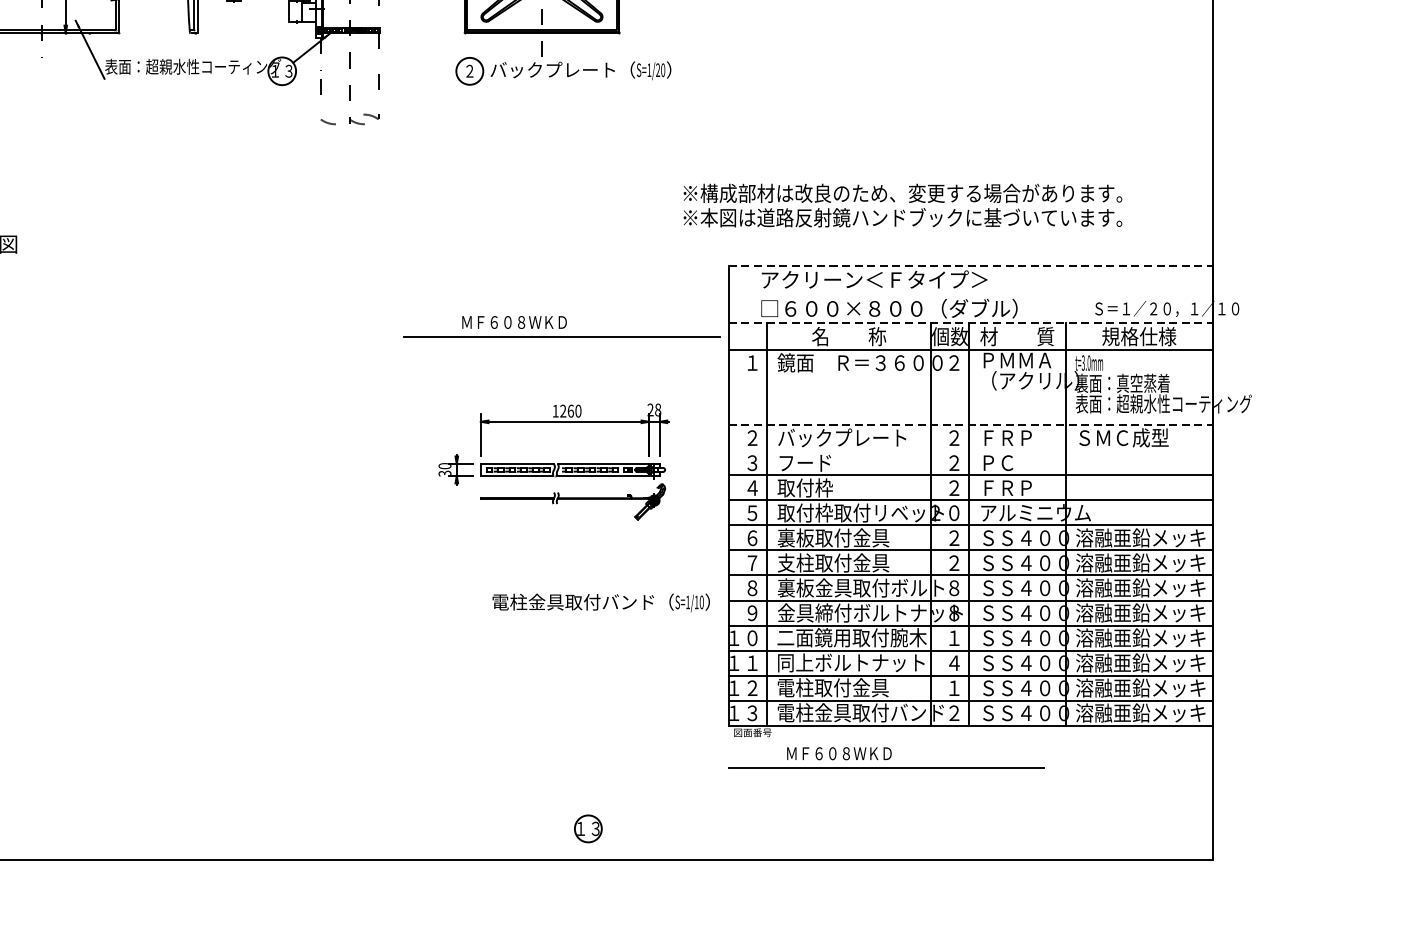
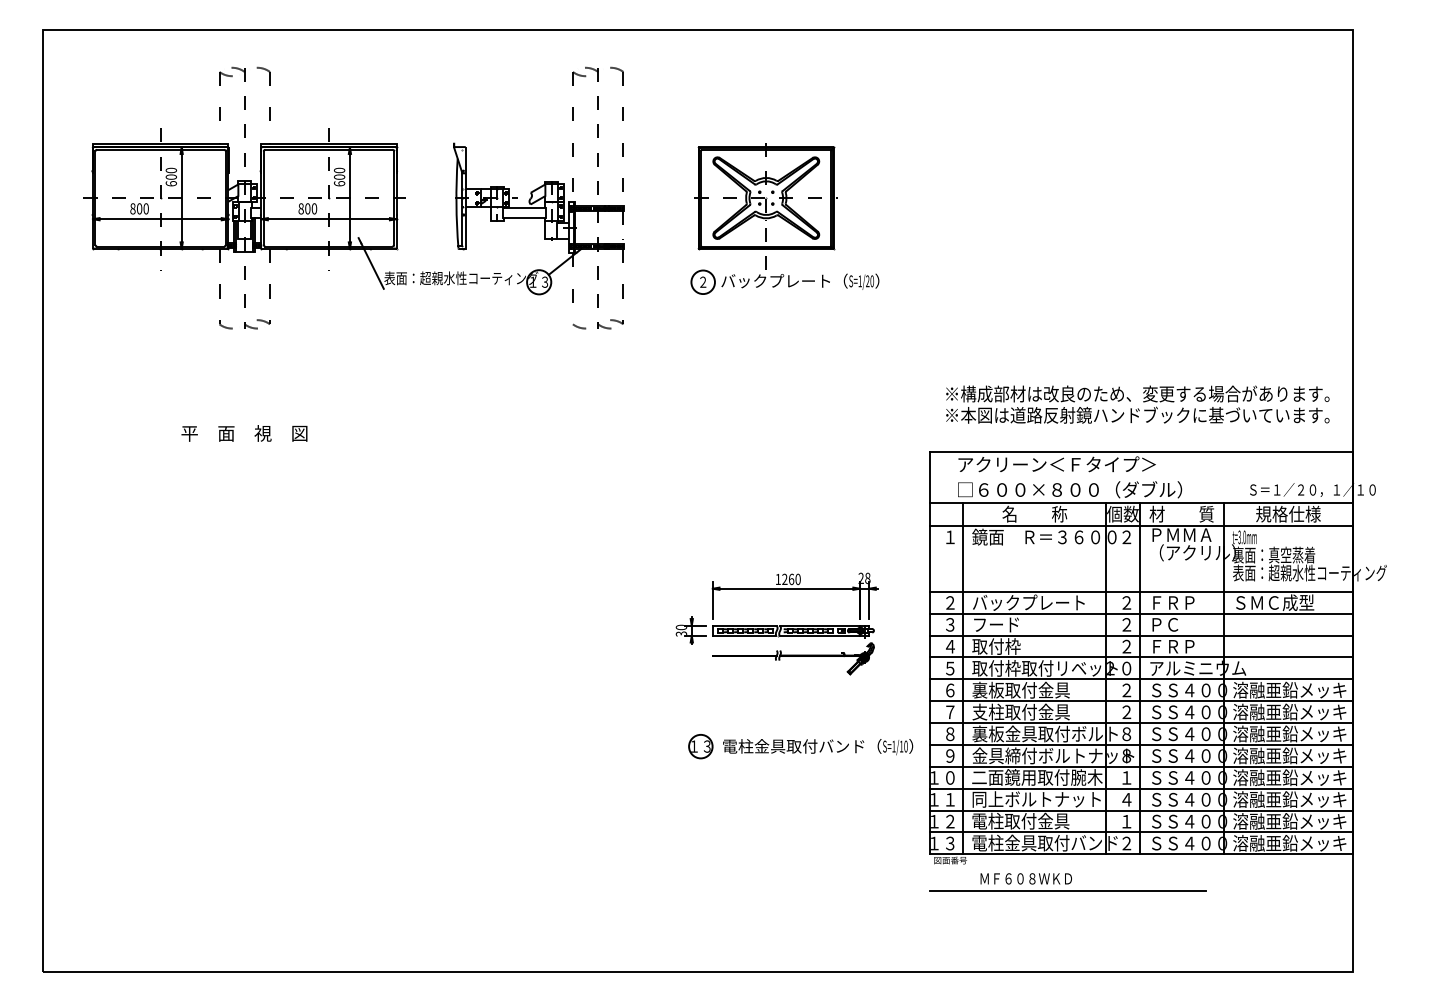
text: (902, 205) -> (1137, 404), moved
line: (971, 266) -> (1141, 452), dashed -> solid
line: (971, 323) -> (1141, 502), dashed -> solid
part: (561, 326) -> (783, 505), removed
line: (971, 425) -> (1141, 591), dashed -> solid
line: (970, 450) -> (1140, 613), added
part: (587, 828) -> (700, 746), moved

